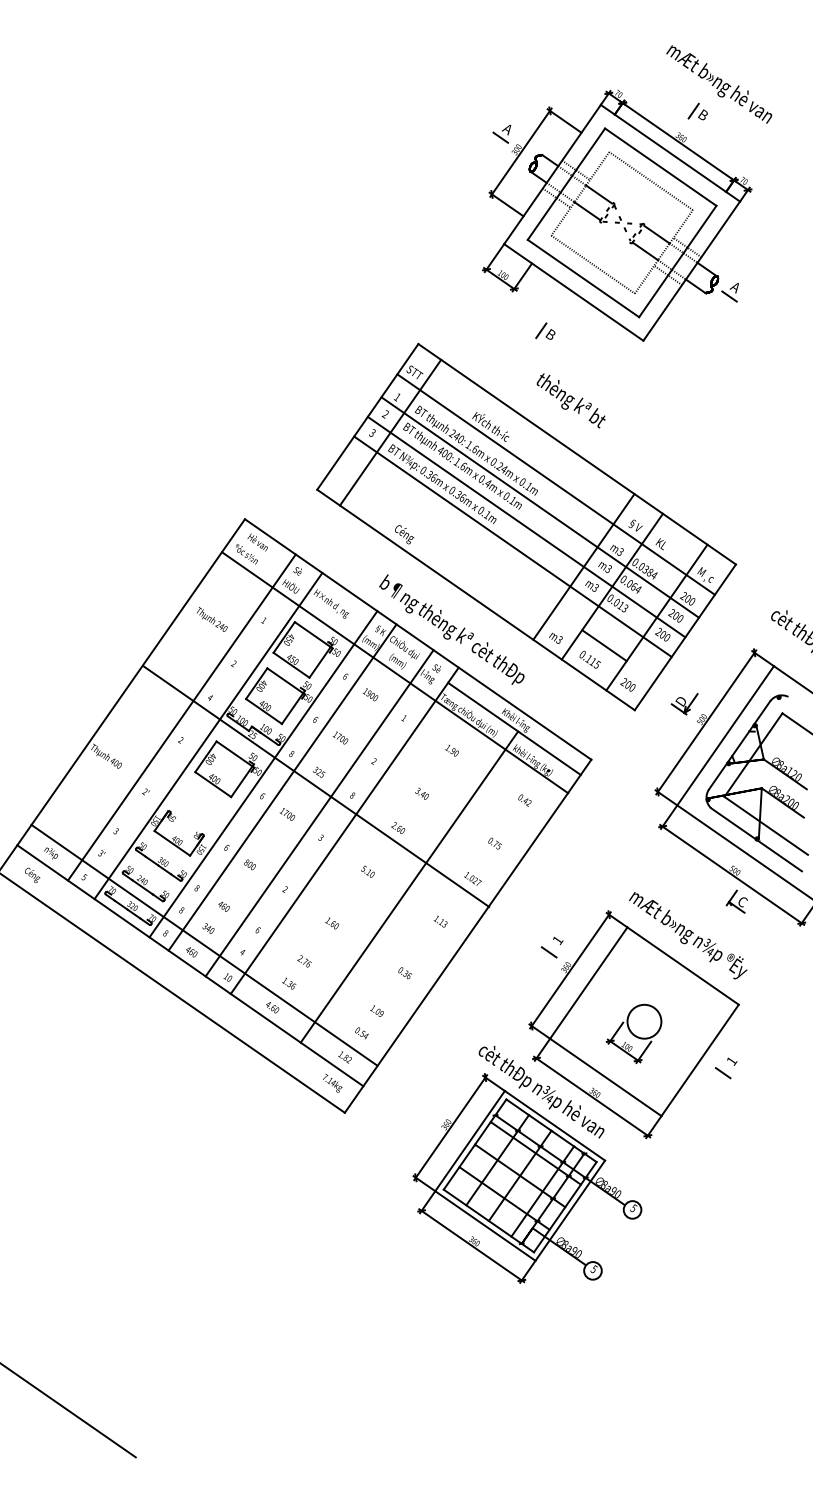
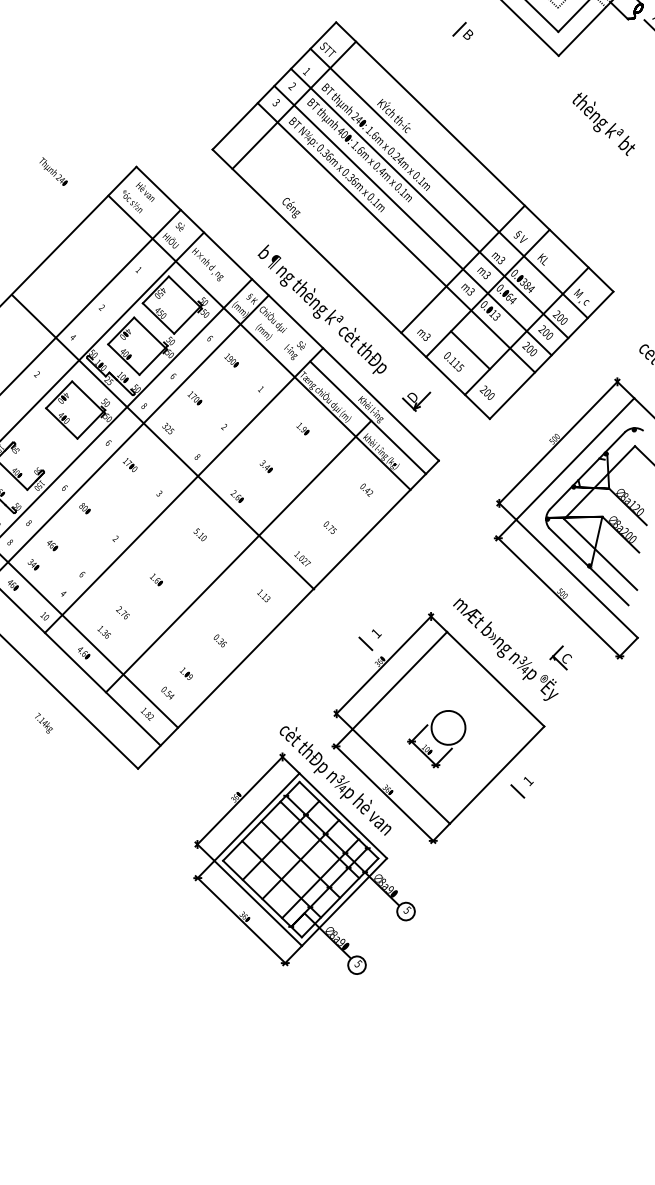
text: (570, 400) -> (603, 123), moved
text: (211, 619) -> (53, 171), moved
part: (684, 704) -> (415, 400), moved
line: (319, 813) -> (161, 469), removed
part: (736, 901) -> (560, 656), moved
text: (332, 1082) -> (44, 722), moved

